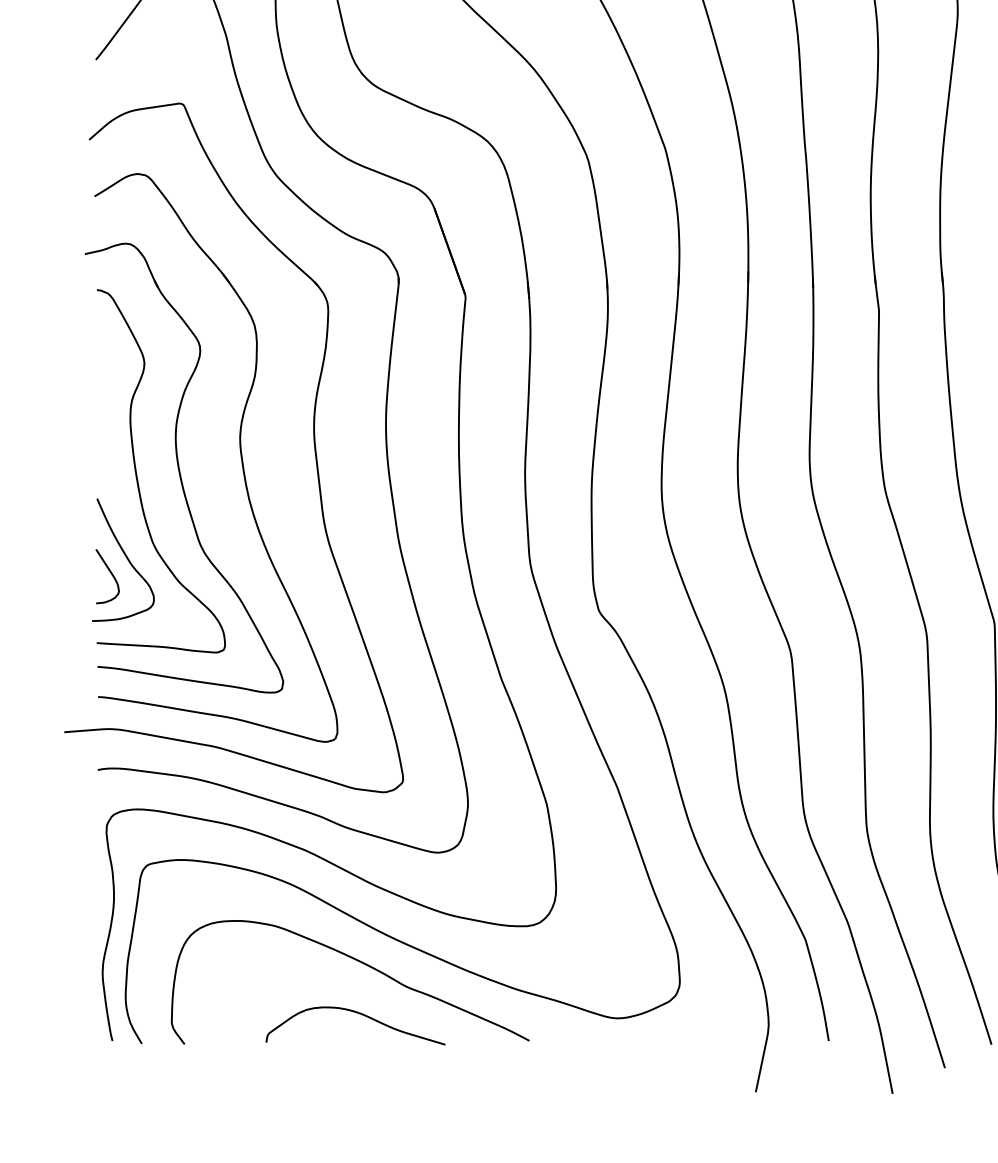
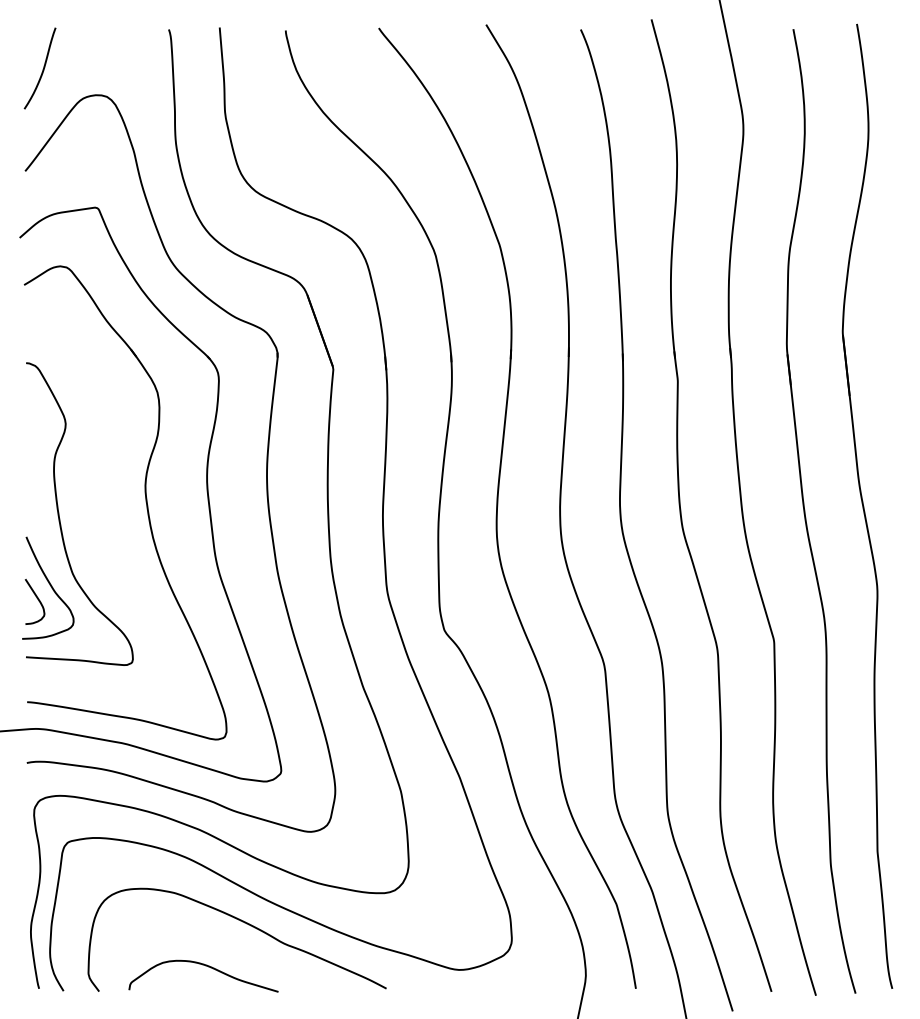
part: (184, 468) -> (99, 511), removed
curve: (357, 1014) -> (205, 966), moved

